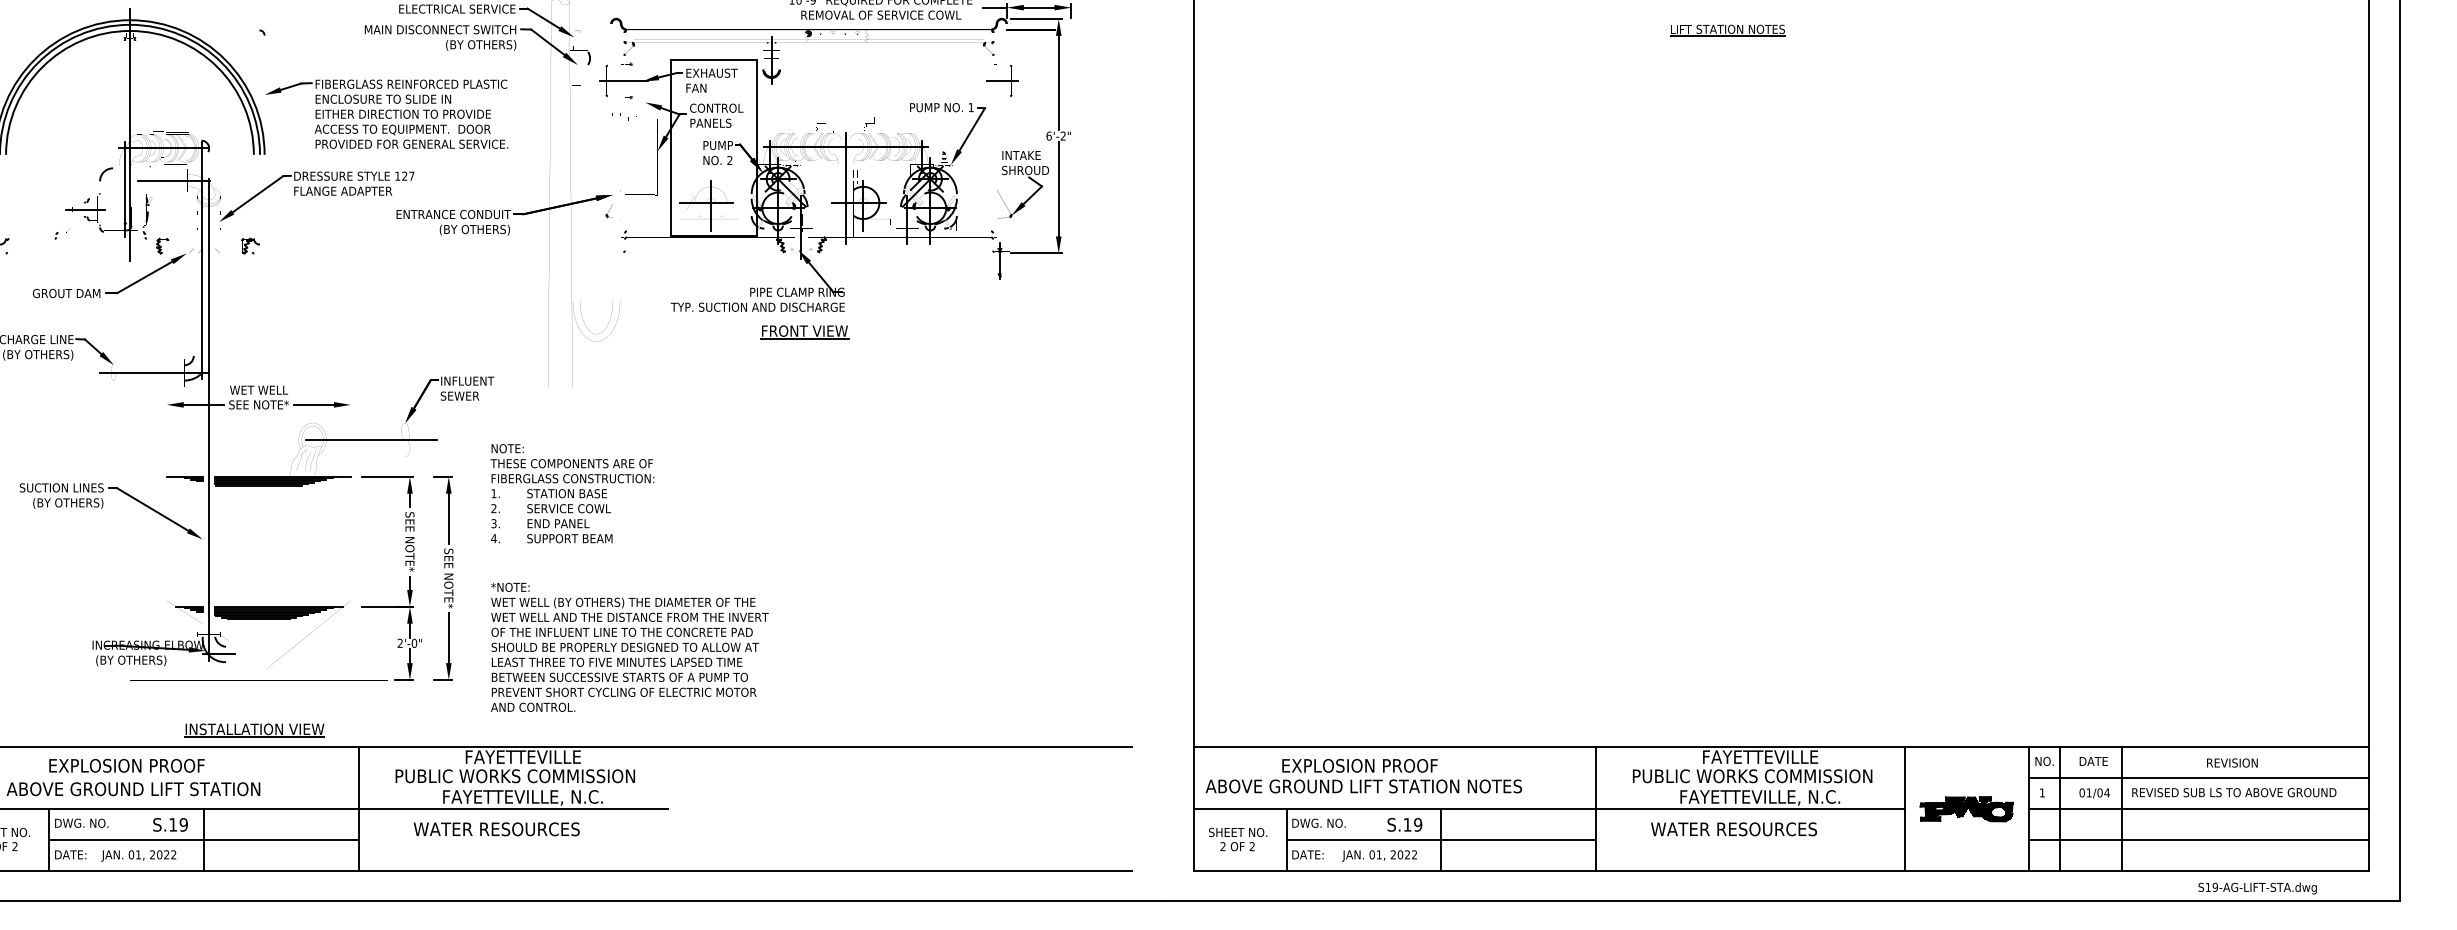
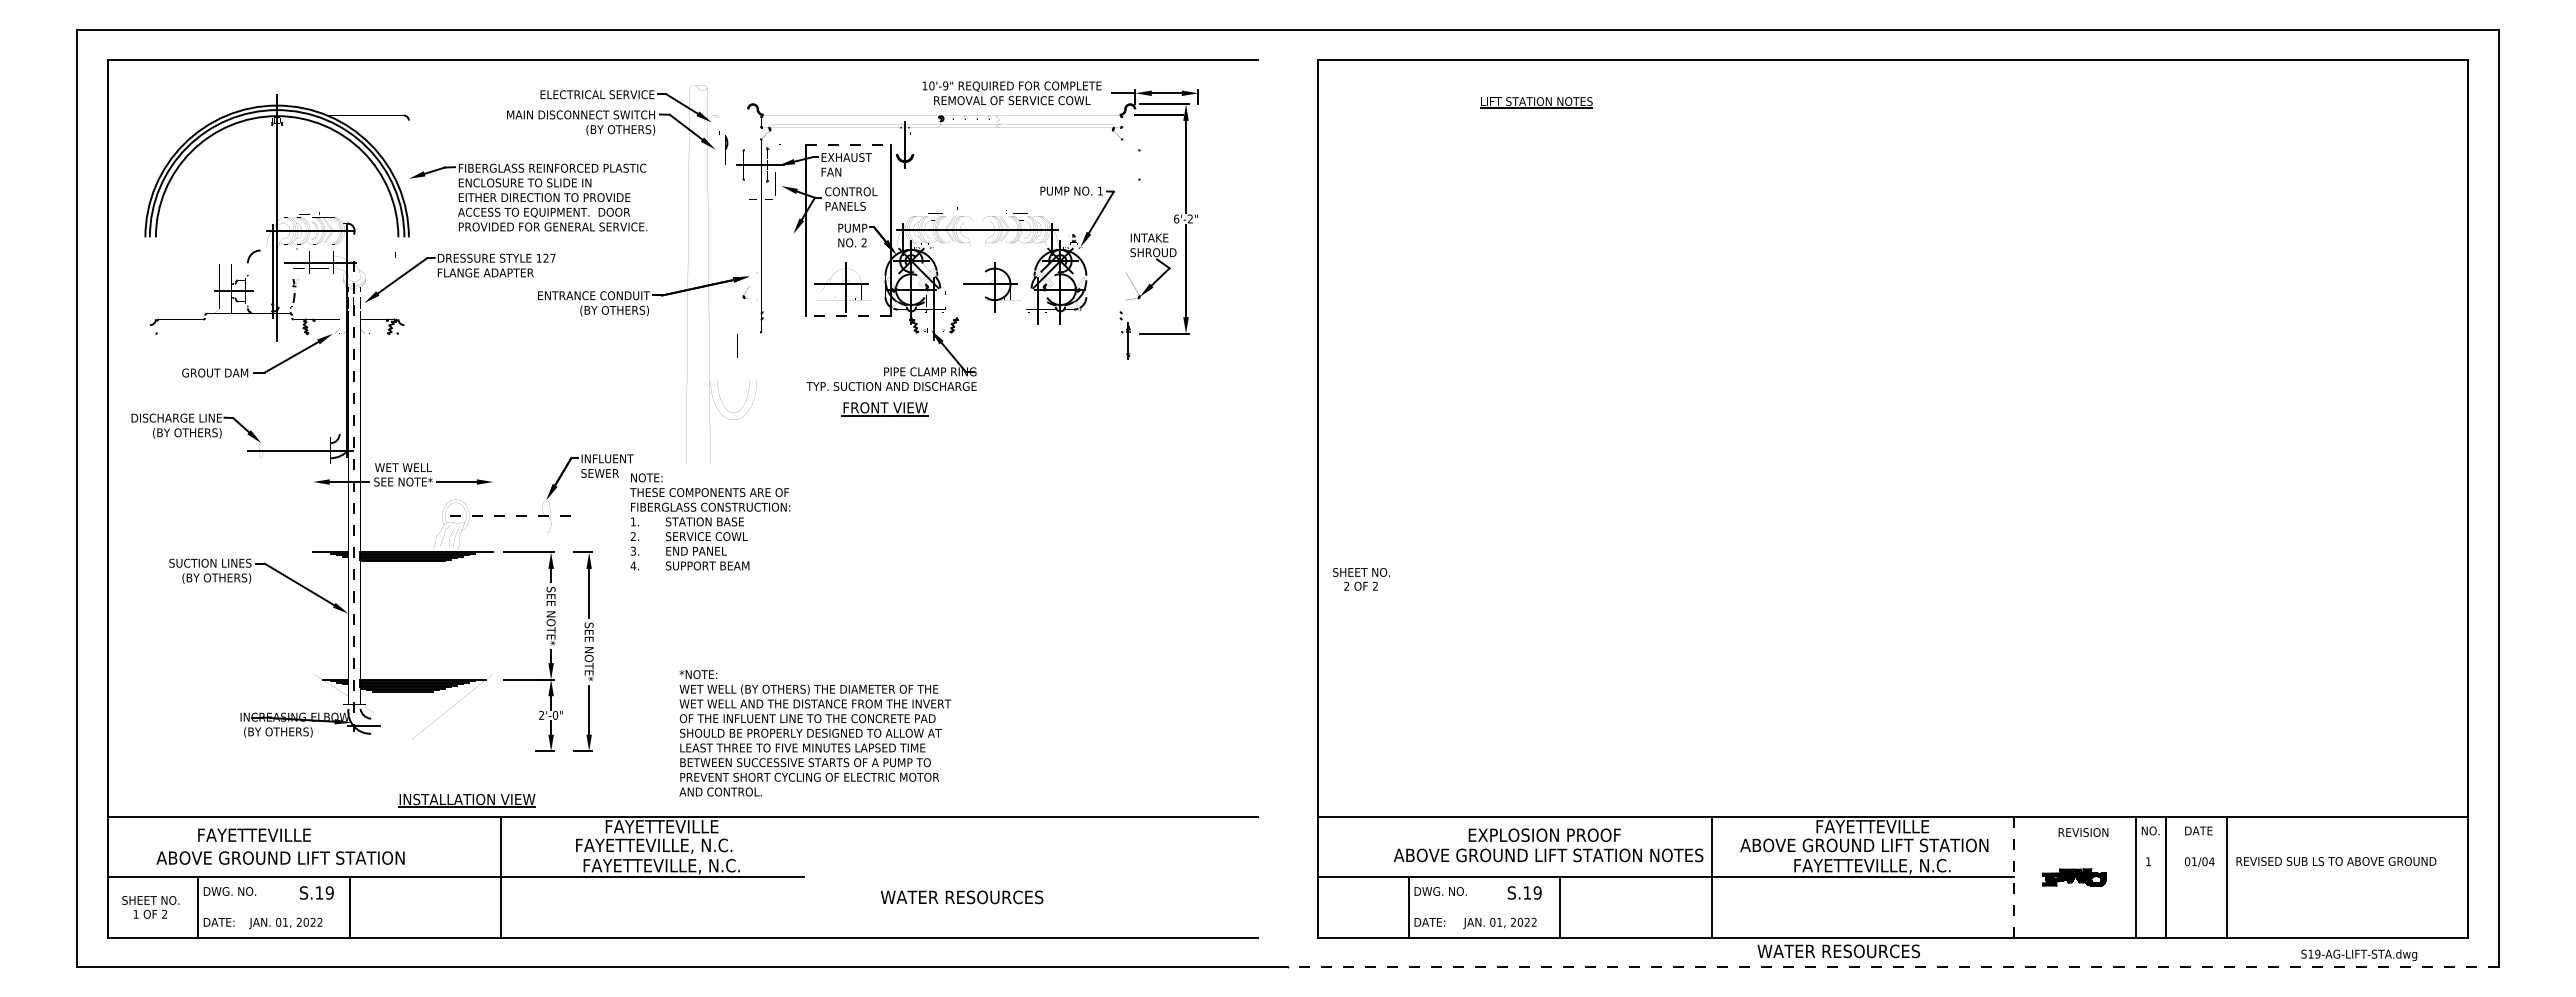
part: (1727, 30) -> (1536, 102), moved
line: (714, 59) -> (849, 144), solid -> dashed
line: (1002, 81) -> (1130, 165), removed
line: (845, 188) -> (977, 270), removed
line: (713, 235) -> (848, 316), solid -> dashed
part: (803, 332) -> (884, 409), moved
line: (209, 420) -> (354, 497), solid -> dashed
line: (371, 440) -> (513, 516), solid -> dashed
text: (572, 493) -> (710, 521), moved
text: (630, 647) -> (815, 733), moved
part: (253, 730) -> (466, 800), moved
text: (2232, 763) -> (2083, 832), moved
text: (127, 765) -> (274, 834), EXPLOSION PROOF -> FAYETTEVILLE
text: (1363, 776) -> (1548, 845), moved
text: (1752, 776) -> (1864, 845), PUBLIC WORKS COMMISSION -> ABOVE GROUND LIFT STATION
text: (515, 777) -> (654, 846), PUBLIC WORKS COMMISSION -> FAYETTEVILLE, N.C.
line: (2198, 778) -> (2301, 847), removed
line: (1905, 809) -> (2014, 877), solid -> dashed
part: (1966, 809) -> (2074, 877), size x0.7
line: (2198, 809) -> (2301, 877), removed
text: (497, 829) -> (962, 897), moved
text: (1733, 829) -> (1838, 951), moved
line: (203, 839) -> (349, 907), removed
text: (1238, 839) -> (1361, 579), moved
line: (1441, 839) -> (1560, 907), removed
line: (2198, 839) -> (2301, 907), removed
line: (1780, 900) -> (1892, 967), solid -> dashed

